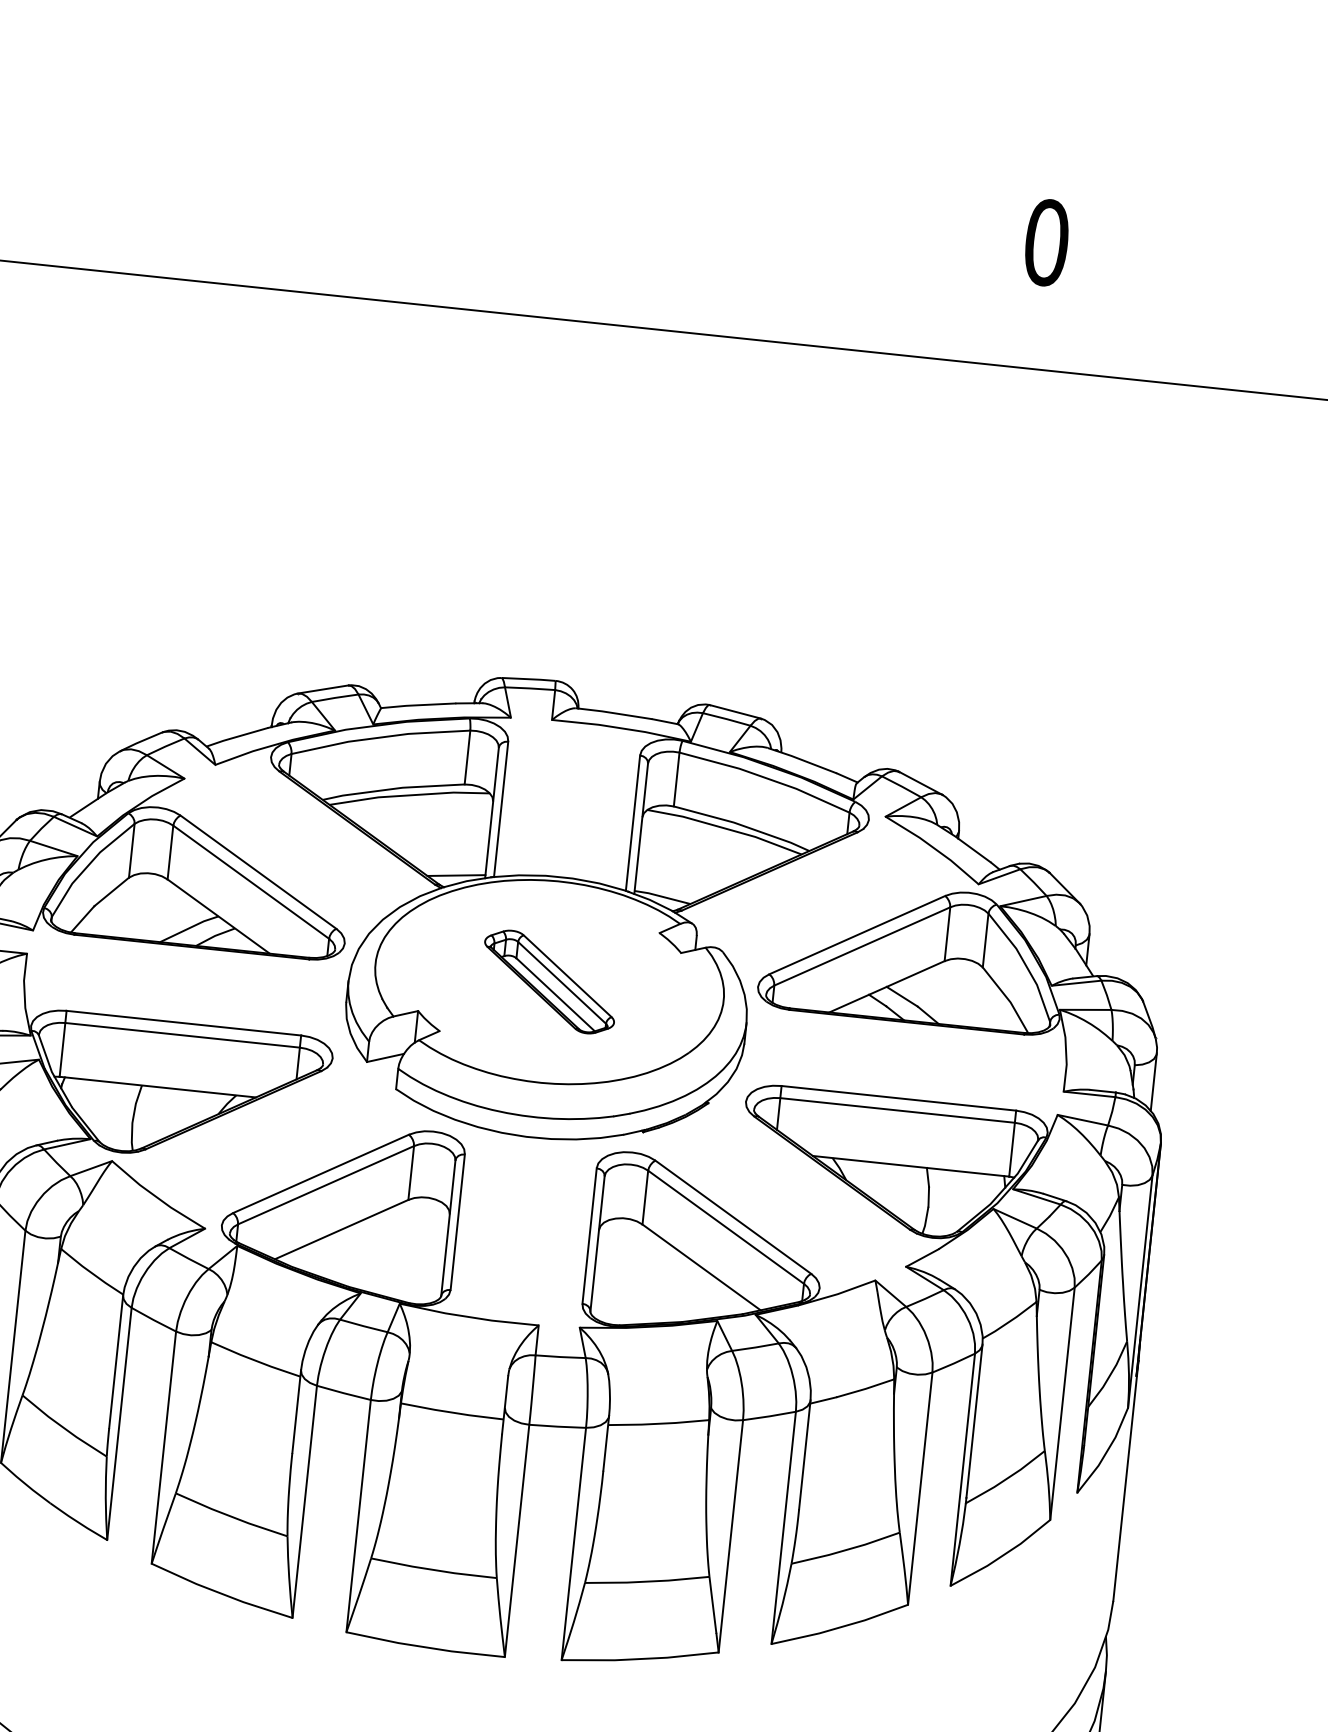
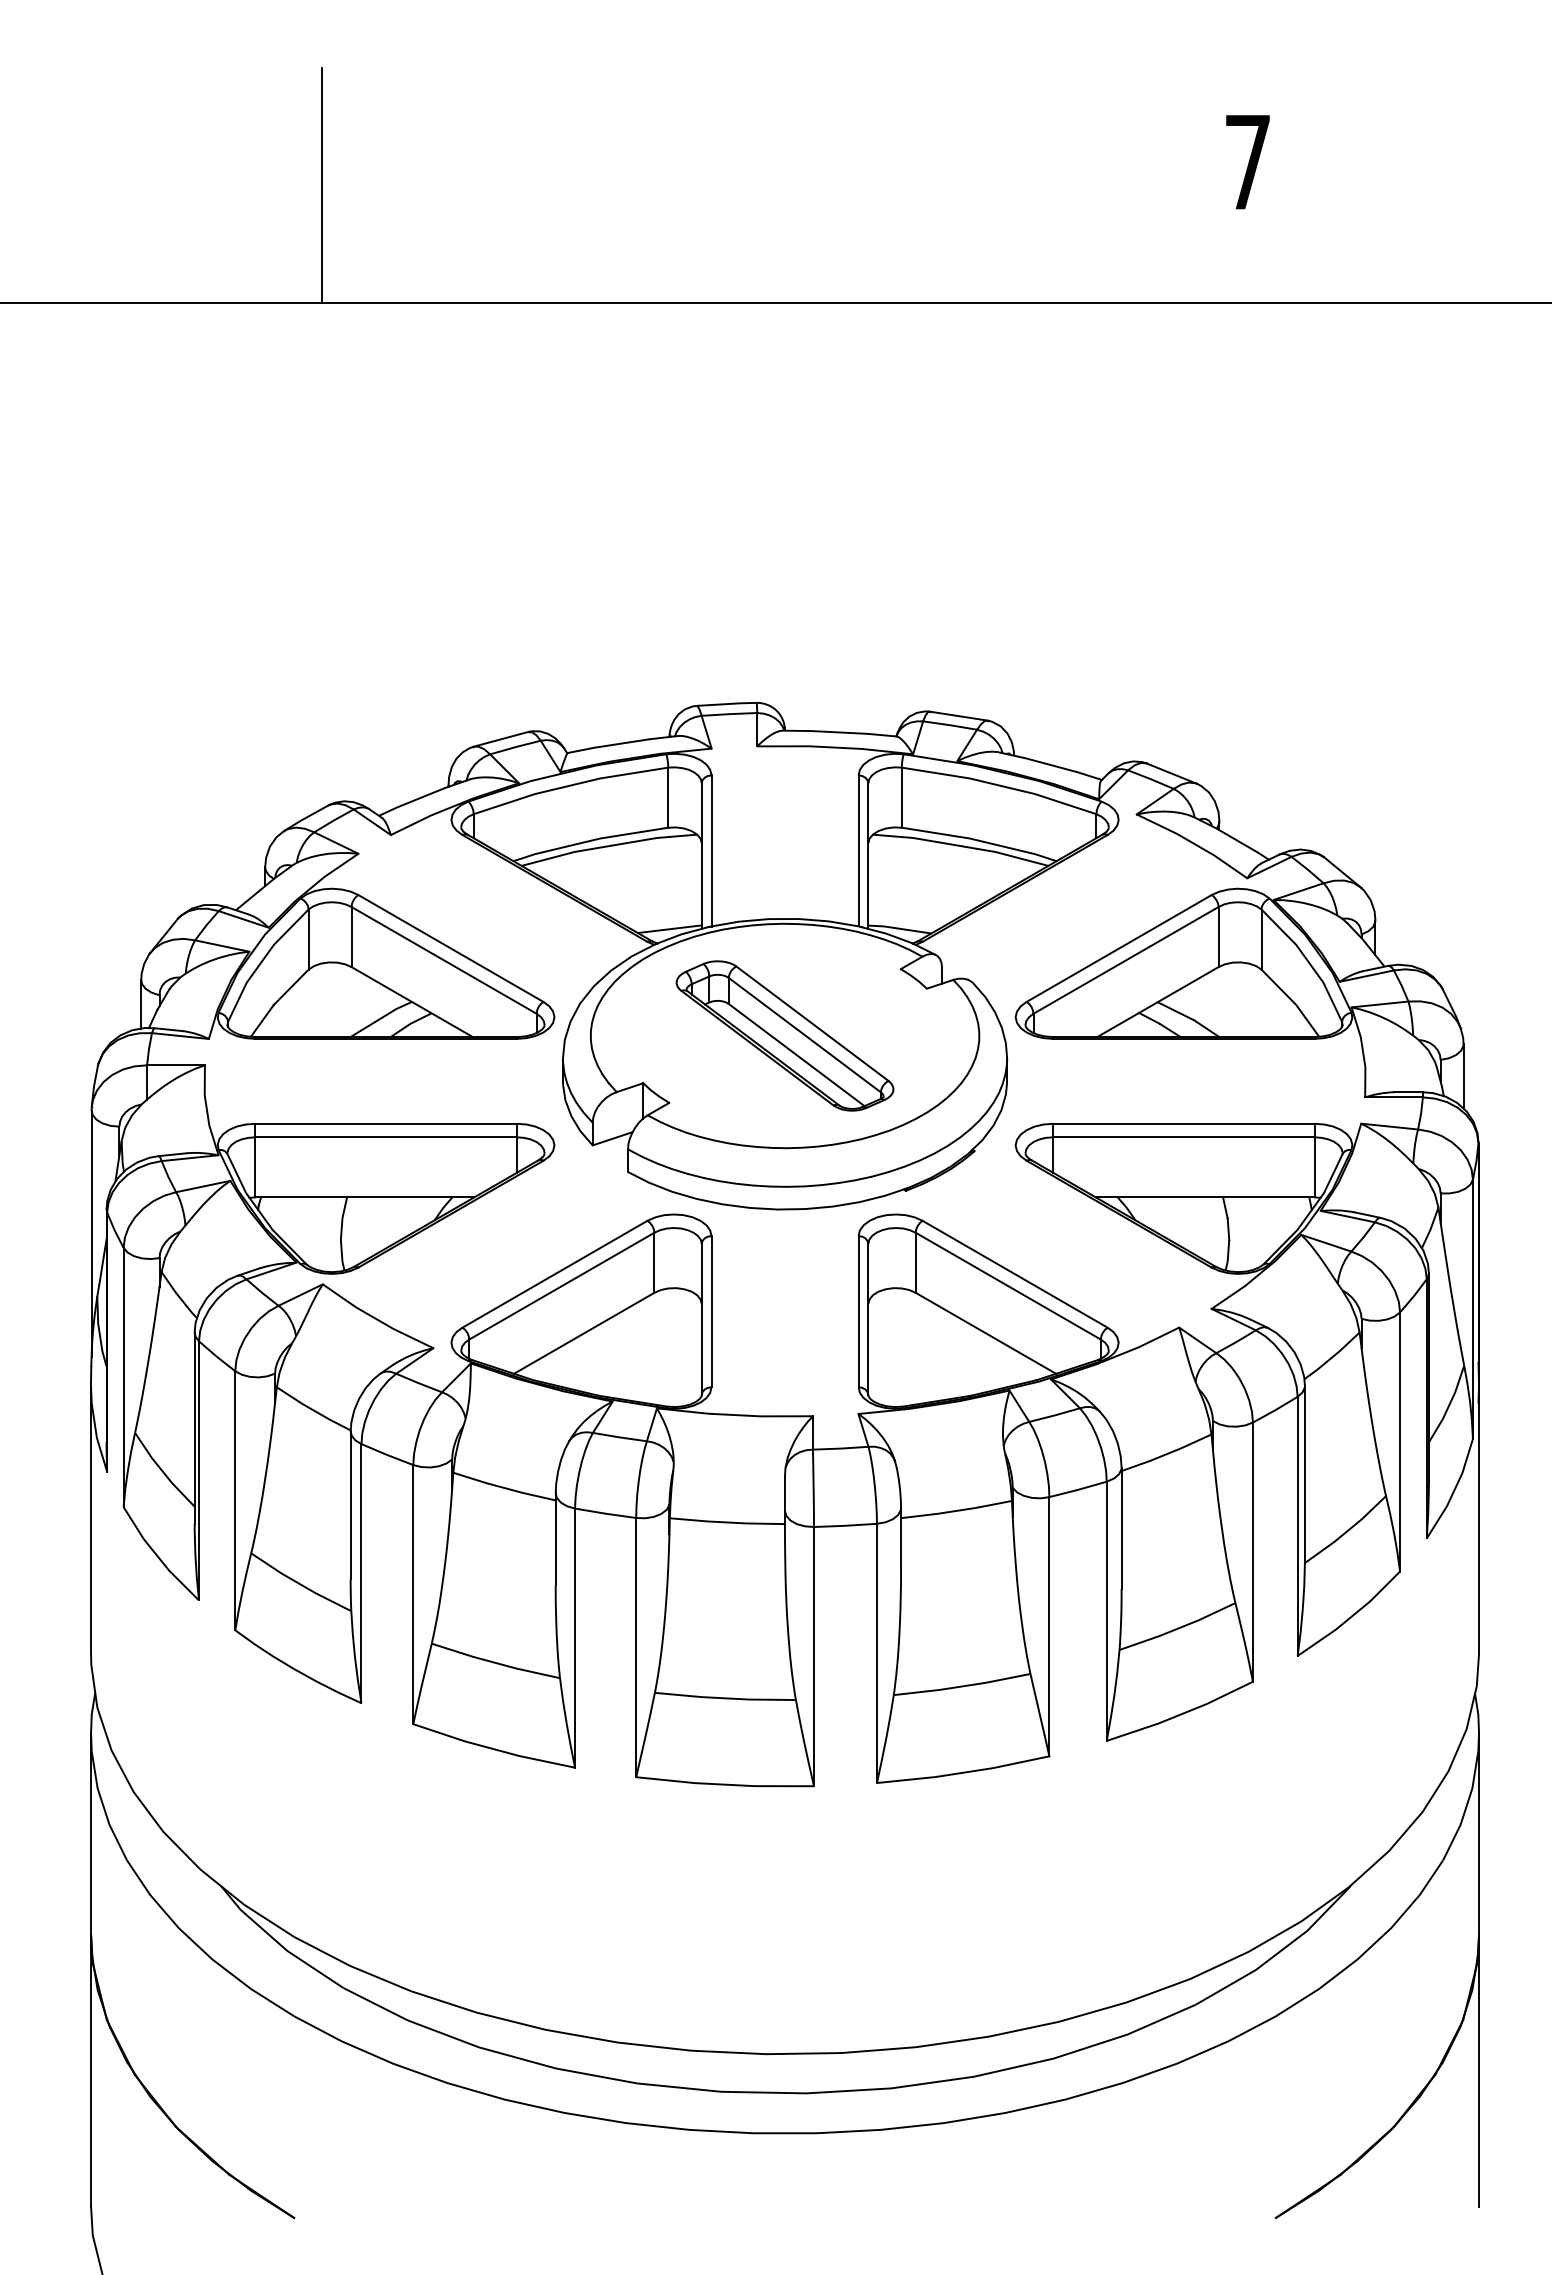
line: (215, 176) -> (322, 185), added
text: (1046, 242) -> (1247, 161), 0 -> 7
part: (549, 981) -> (784, 1035), size x1.43

